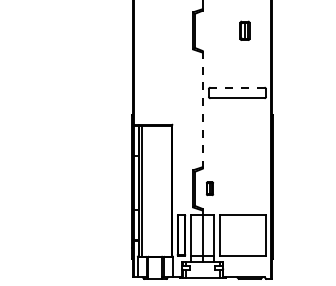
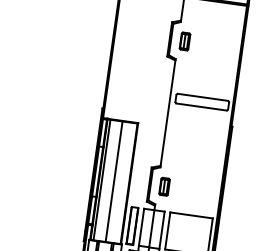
part: (244, 30) -> (184, 41), moved
line: (236, 87) -> (202, 97), dashed -> solid
line: (202, 109) -> (167, 112), dashed -> solid
part: (209, 188) -> (164, 186), size x1.43
line: (155, 190) -> (114, 181), added

